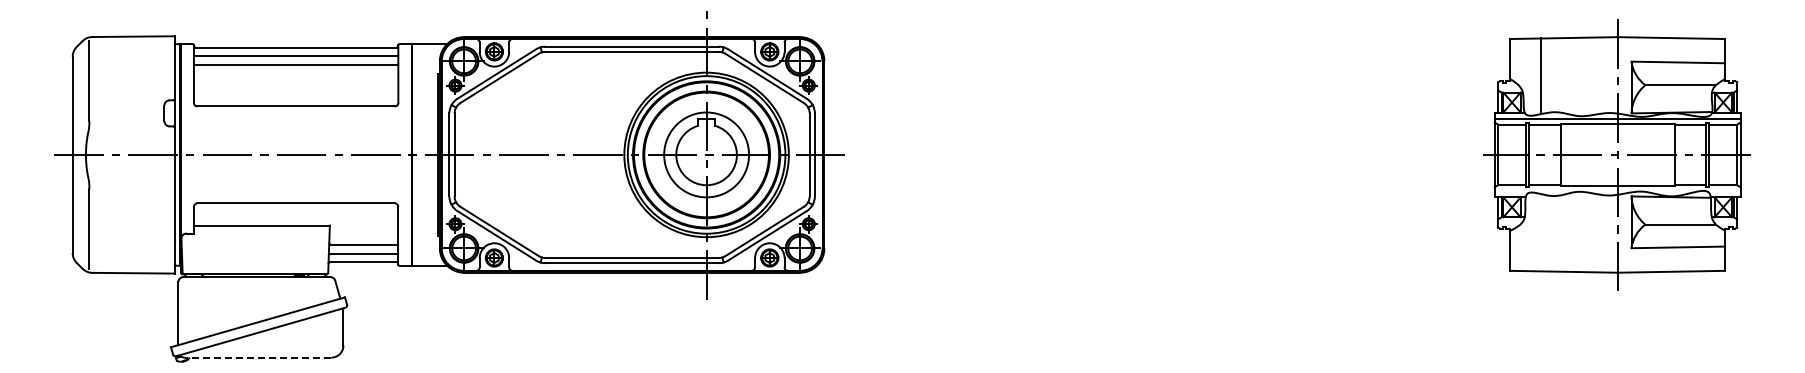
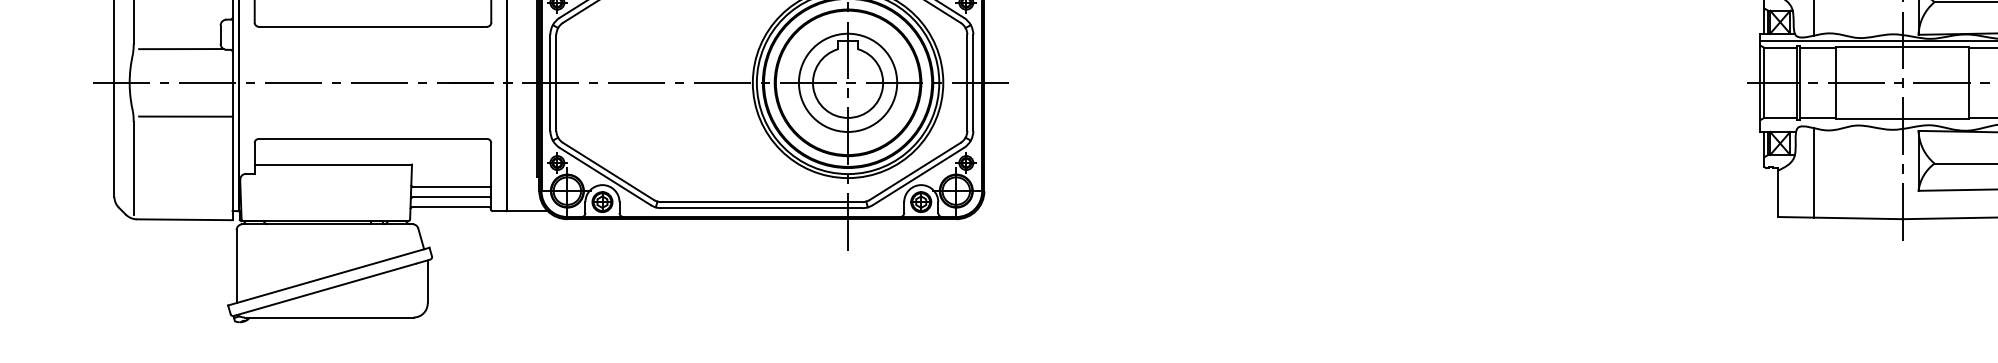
line: (130, 125) -> (181, 48), added
line: (134, 184) -> (185, 117), added
line: (1541, 232) -> (1814, 172), added
line: (258, 357) -> (329, 317), dashed -> solid

